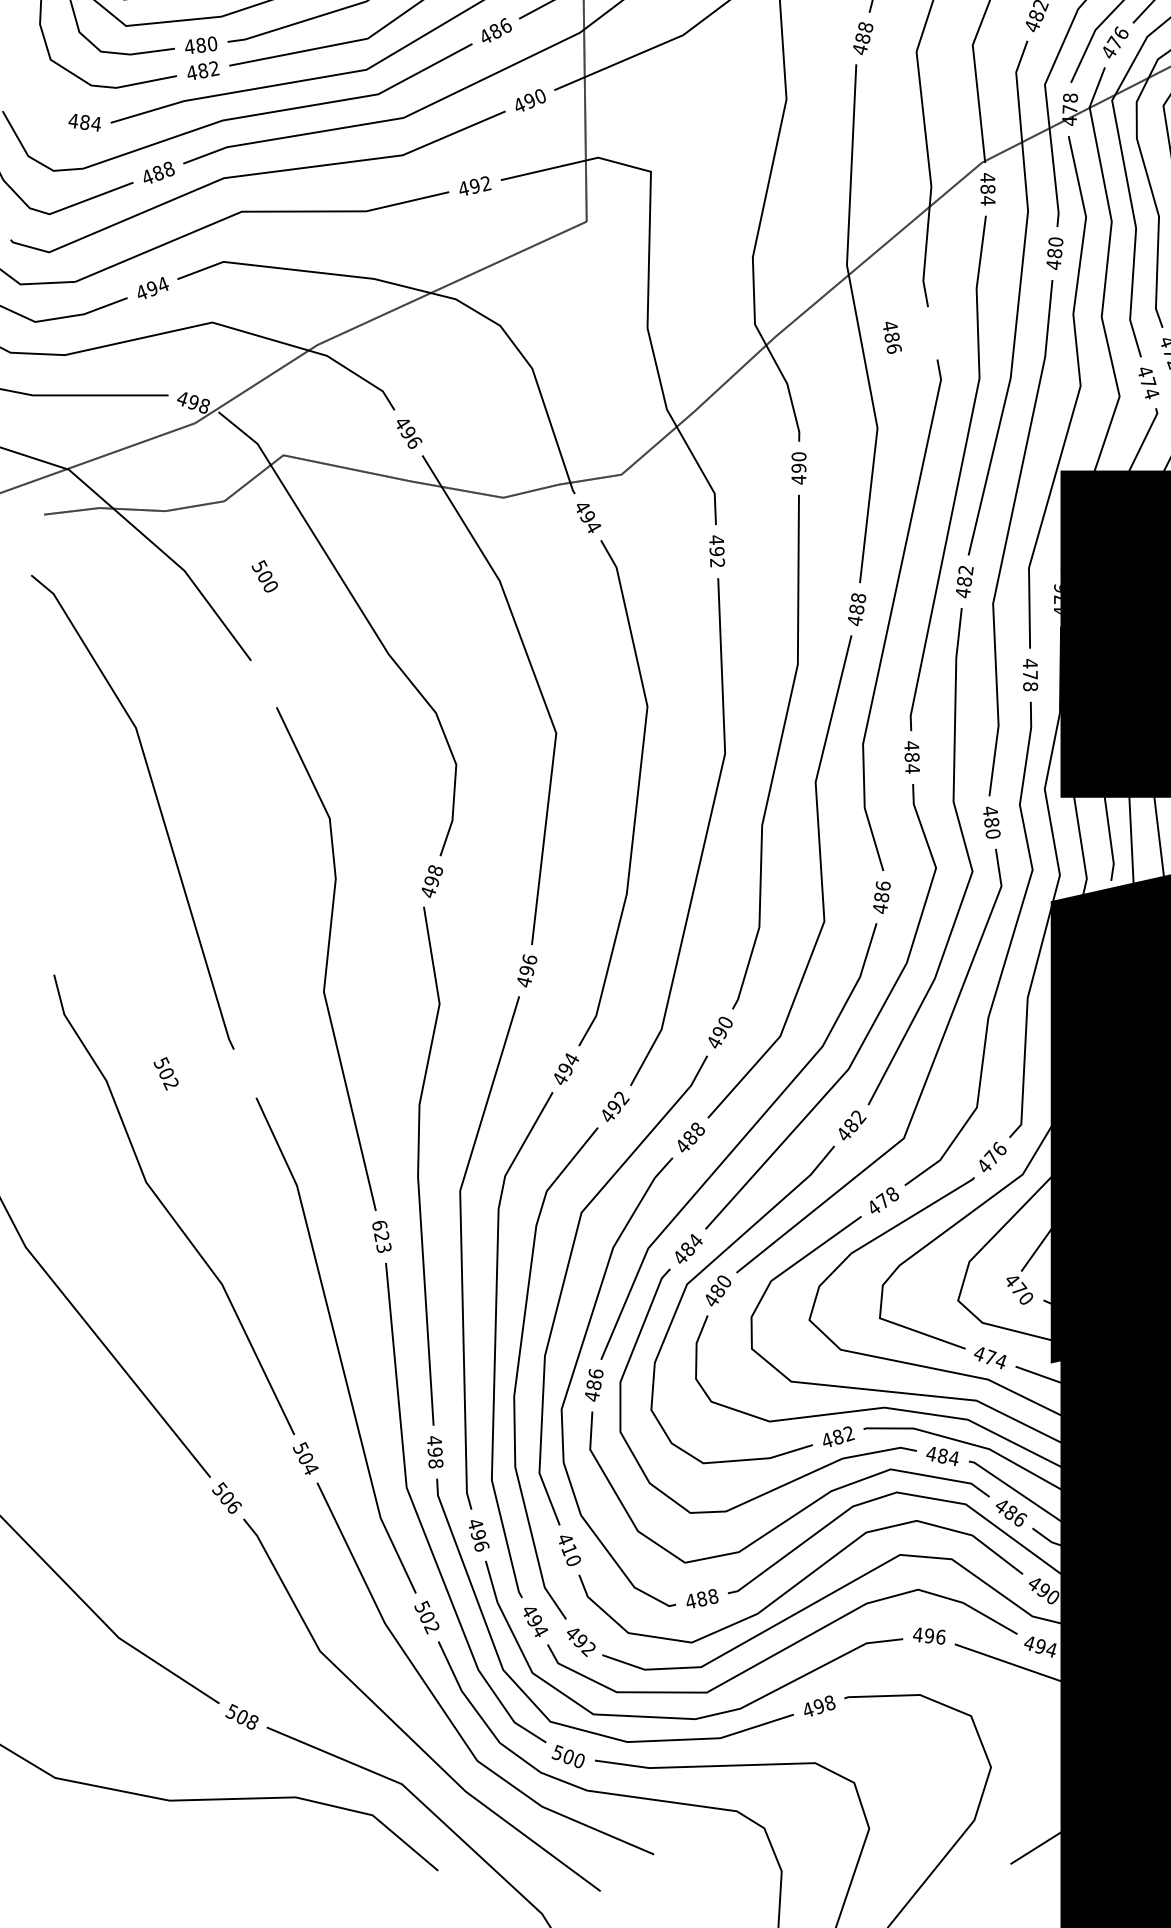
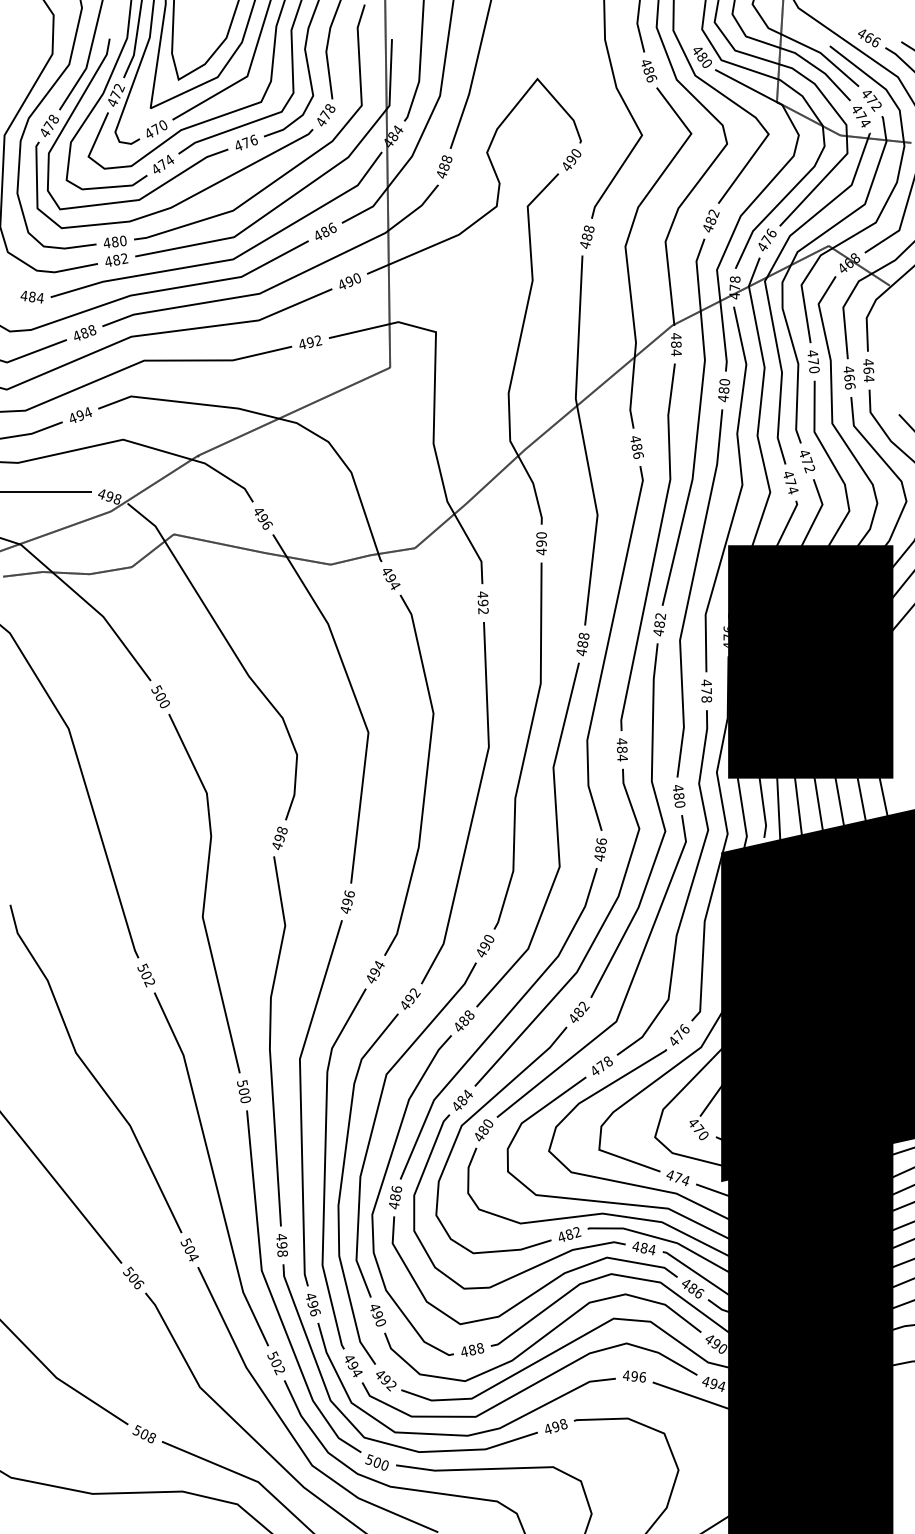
text: (891, 337) -> (636, 447), moved
text: (264, 576) -> (160, 696), moved
text: (165, 1073) -> (145, 975), moved
text: (381, 1236) -> (243, 1091), 623 -> 500
text: (568, 1550) -> (377, 1315), 410 -> 490

